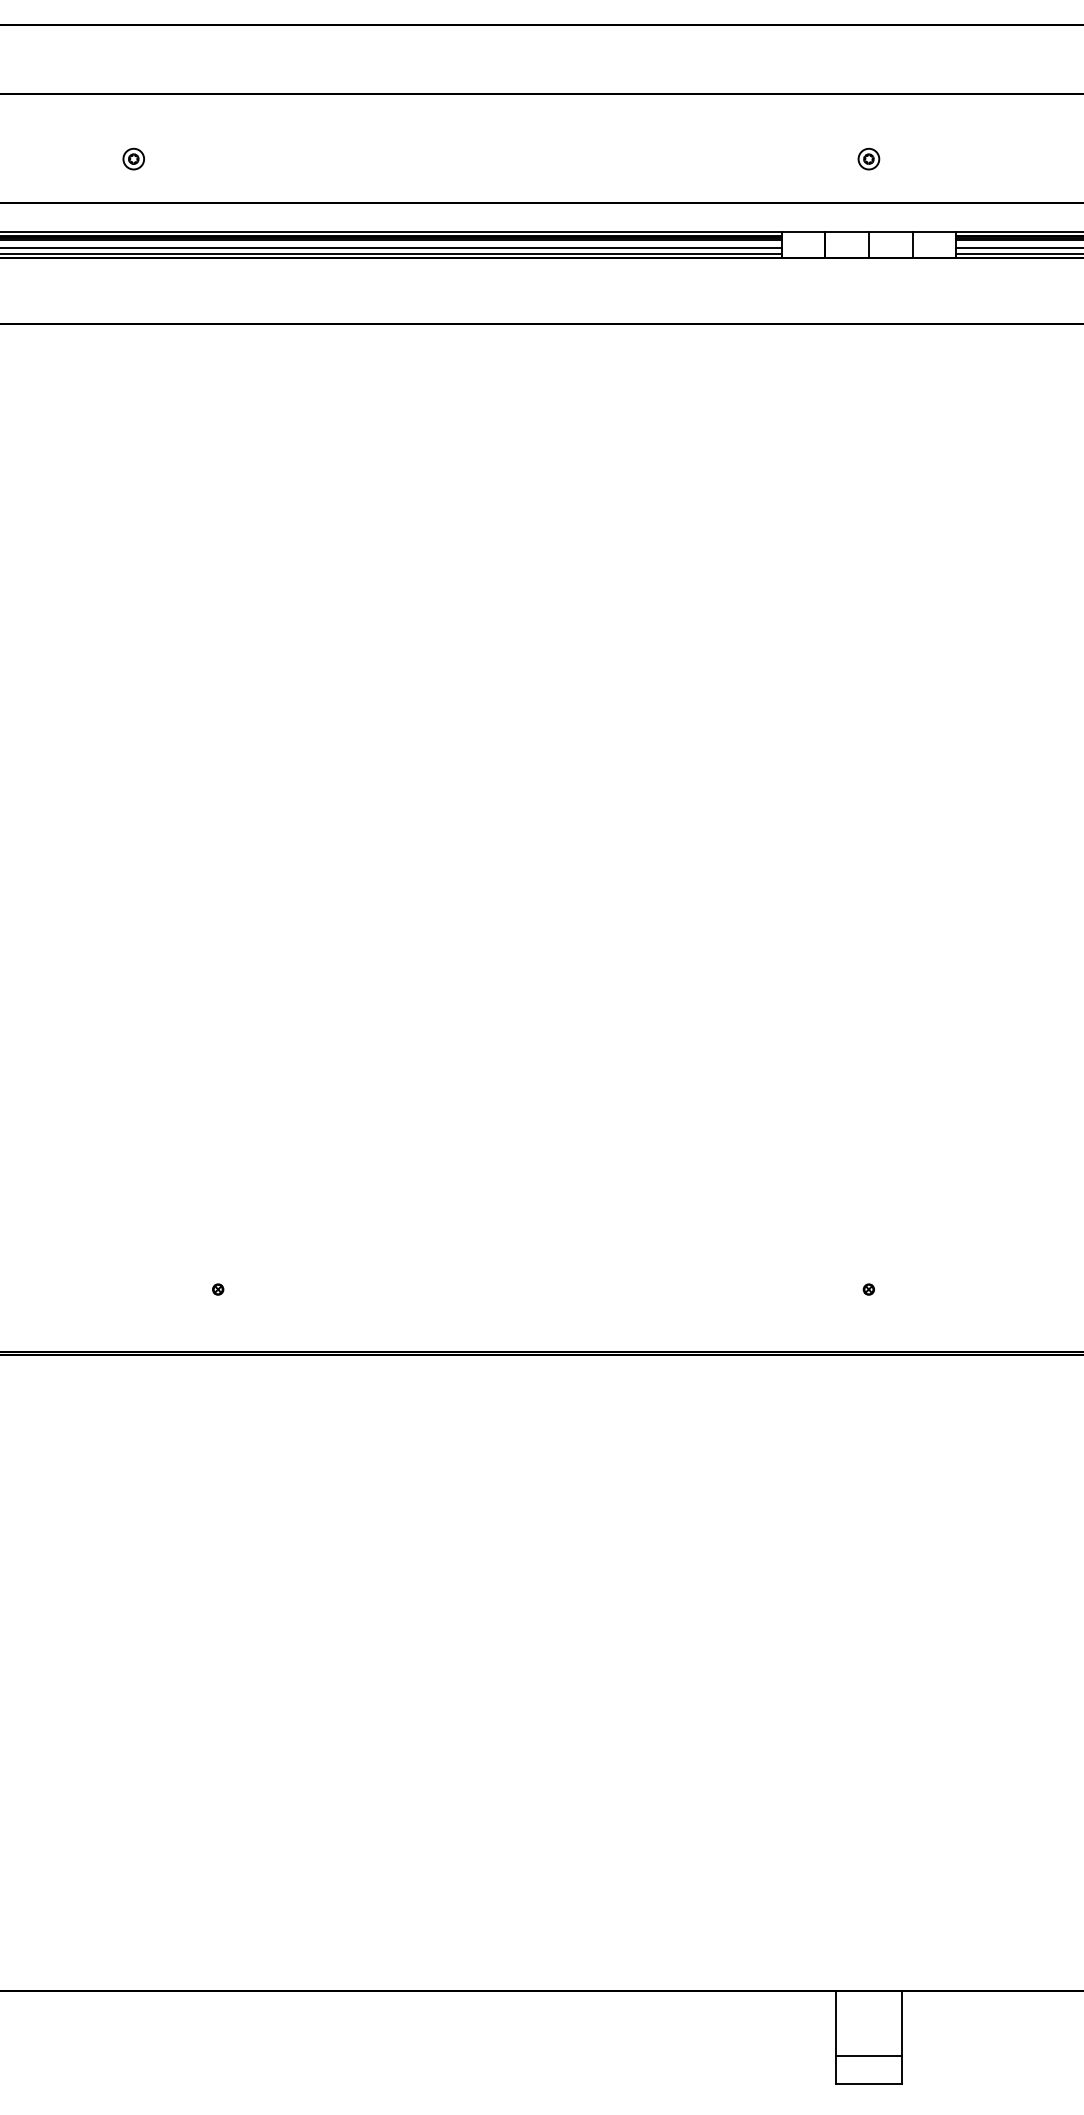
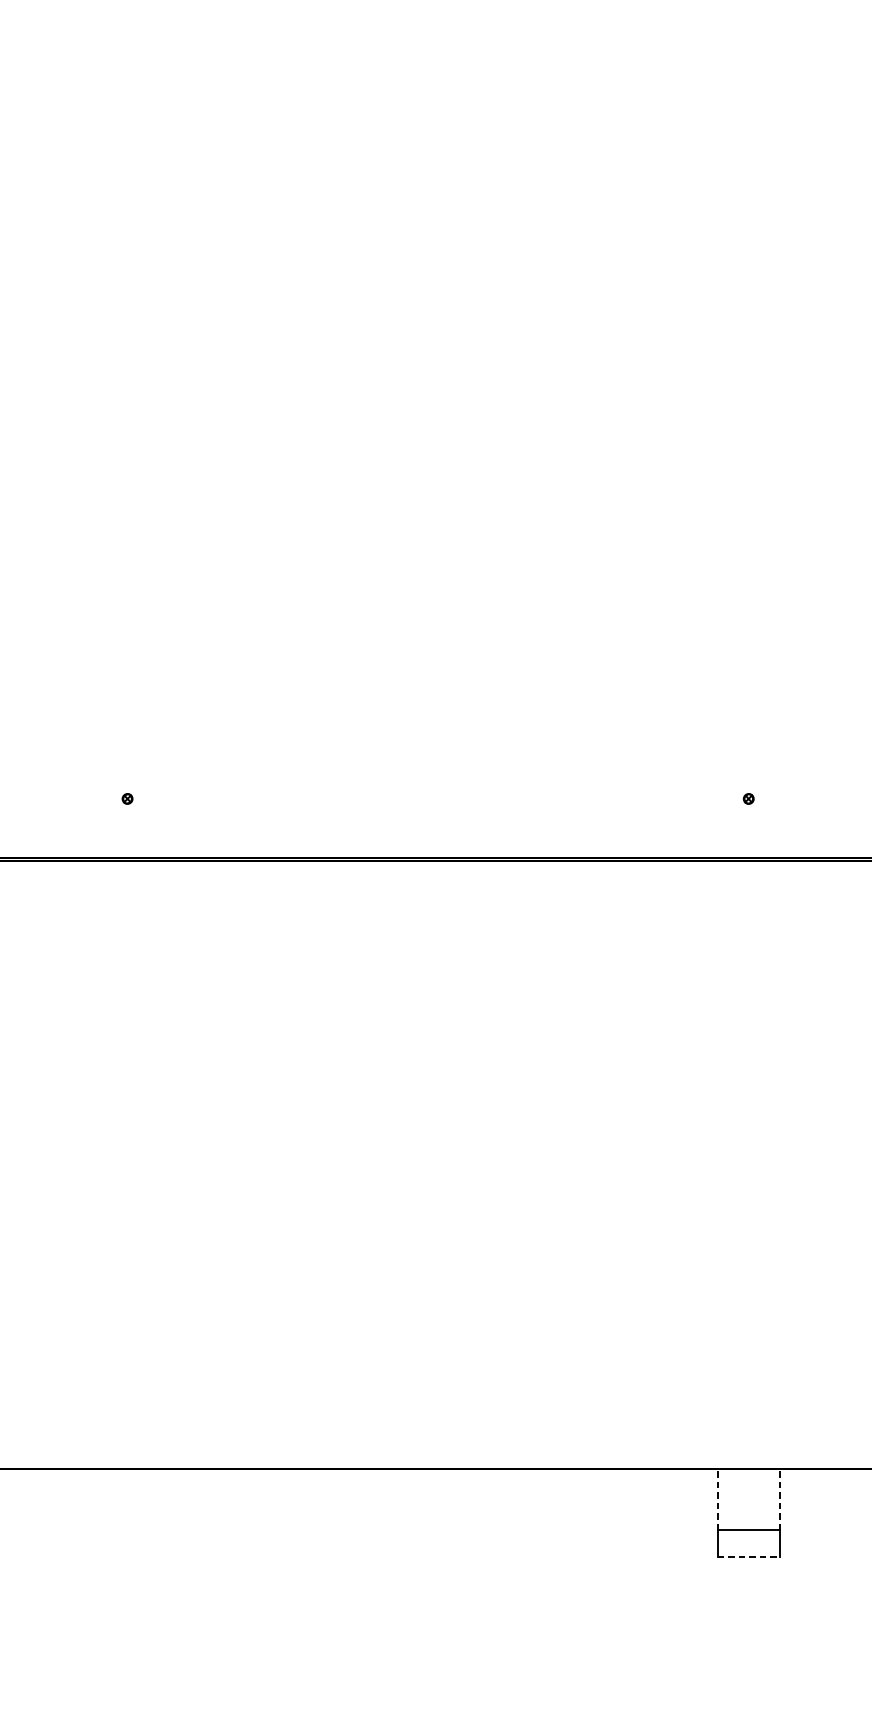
line: (836, 2022) -> (717, 1498), solid -> dashed
line: (901, 2022) -> (779, 1498), solid -> dashed
line: (868, 2083) -> (748, 1556), solid -> dashed

